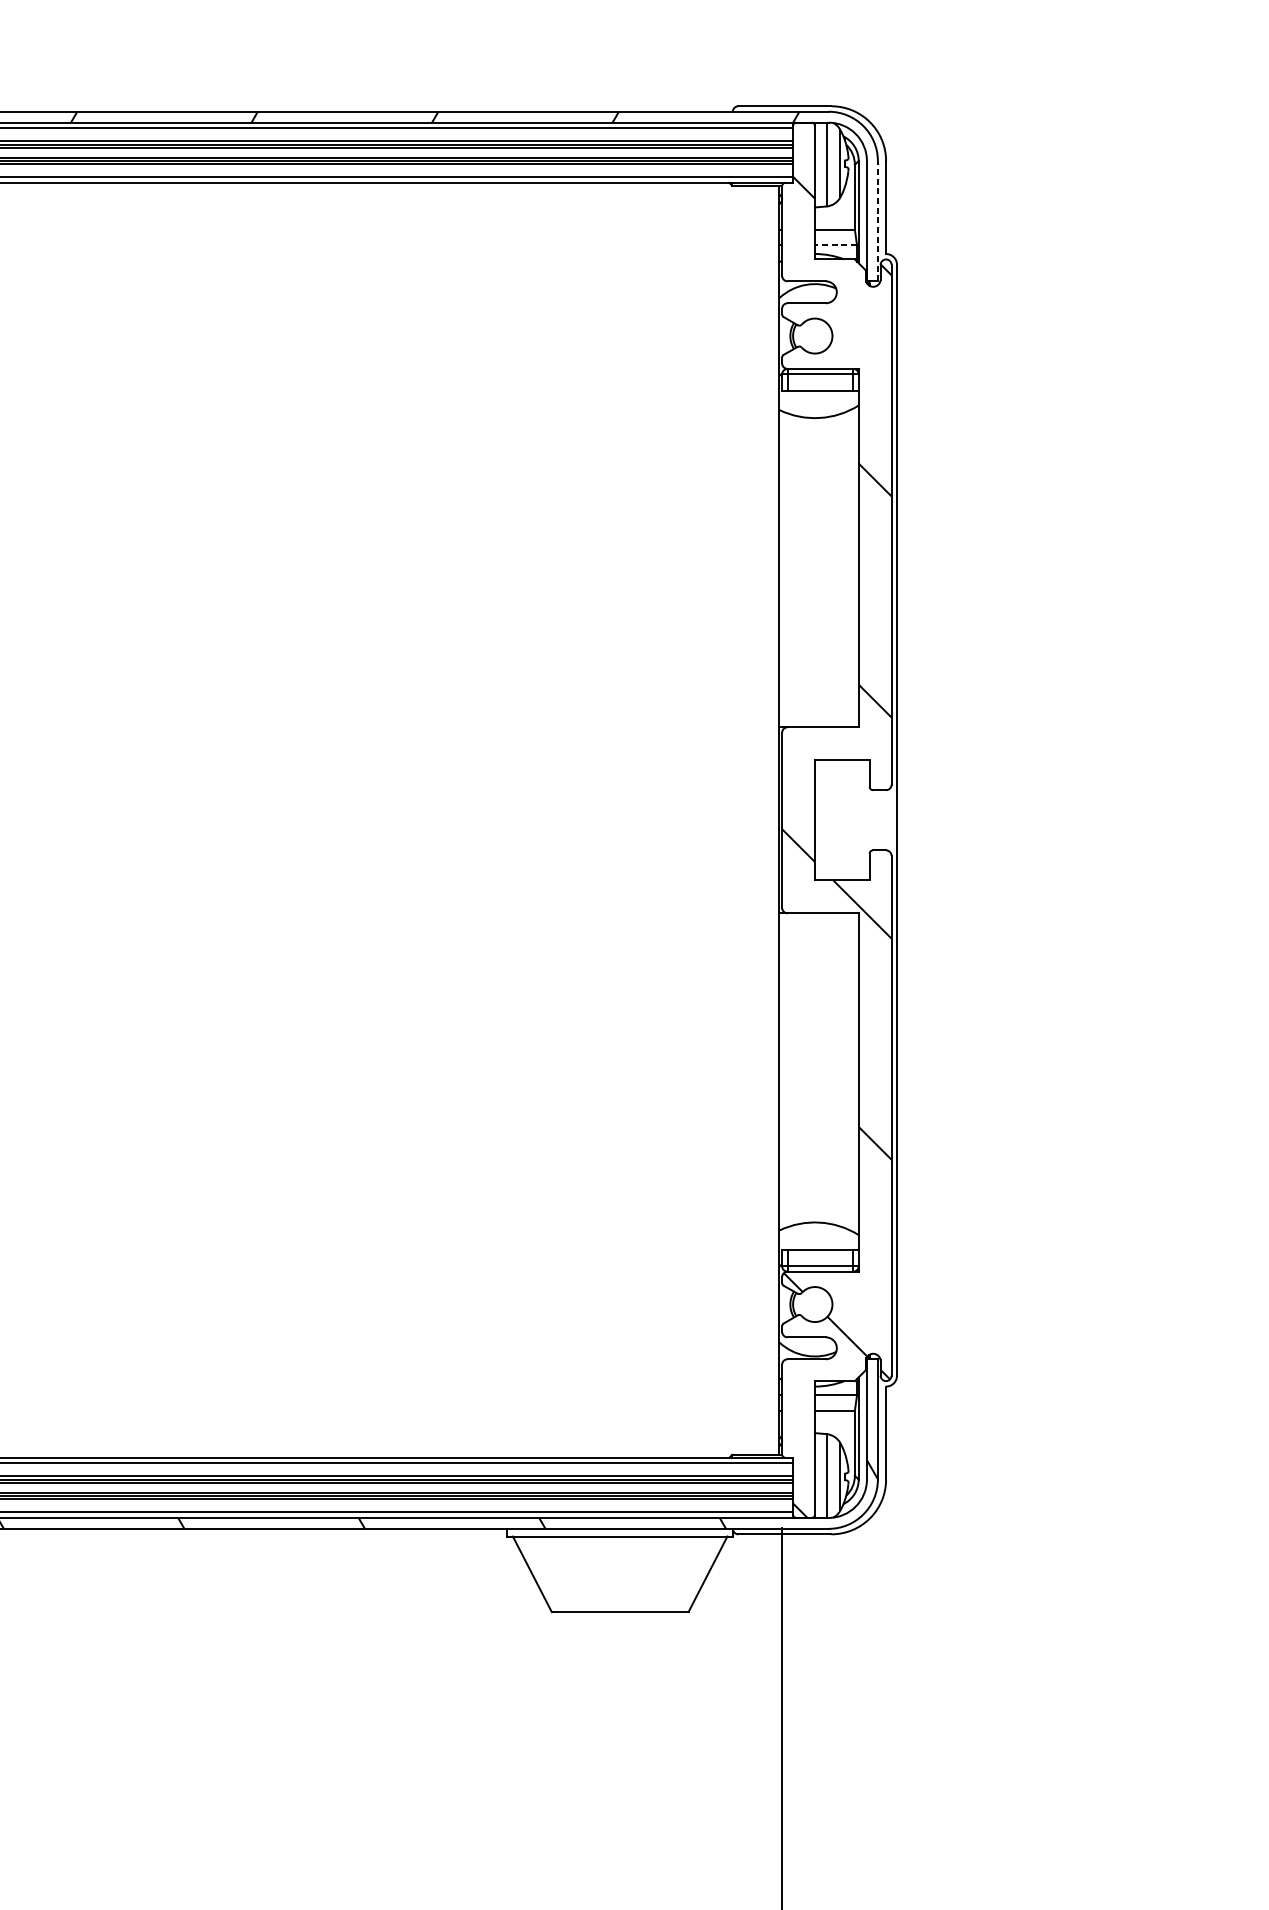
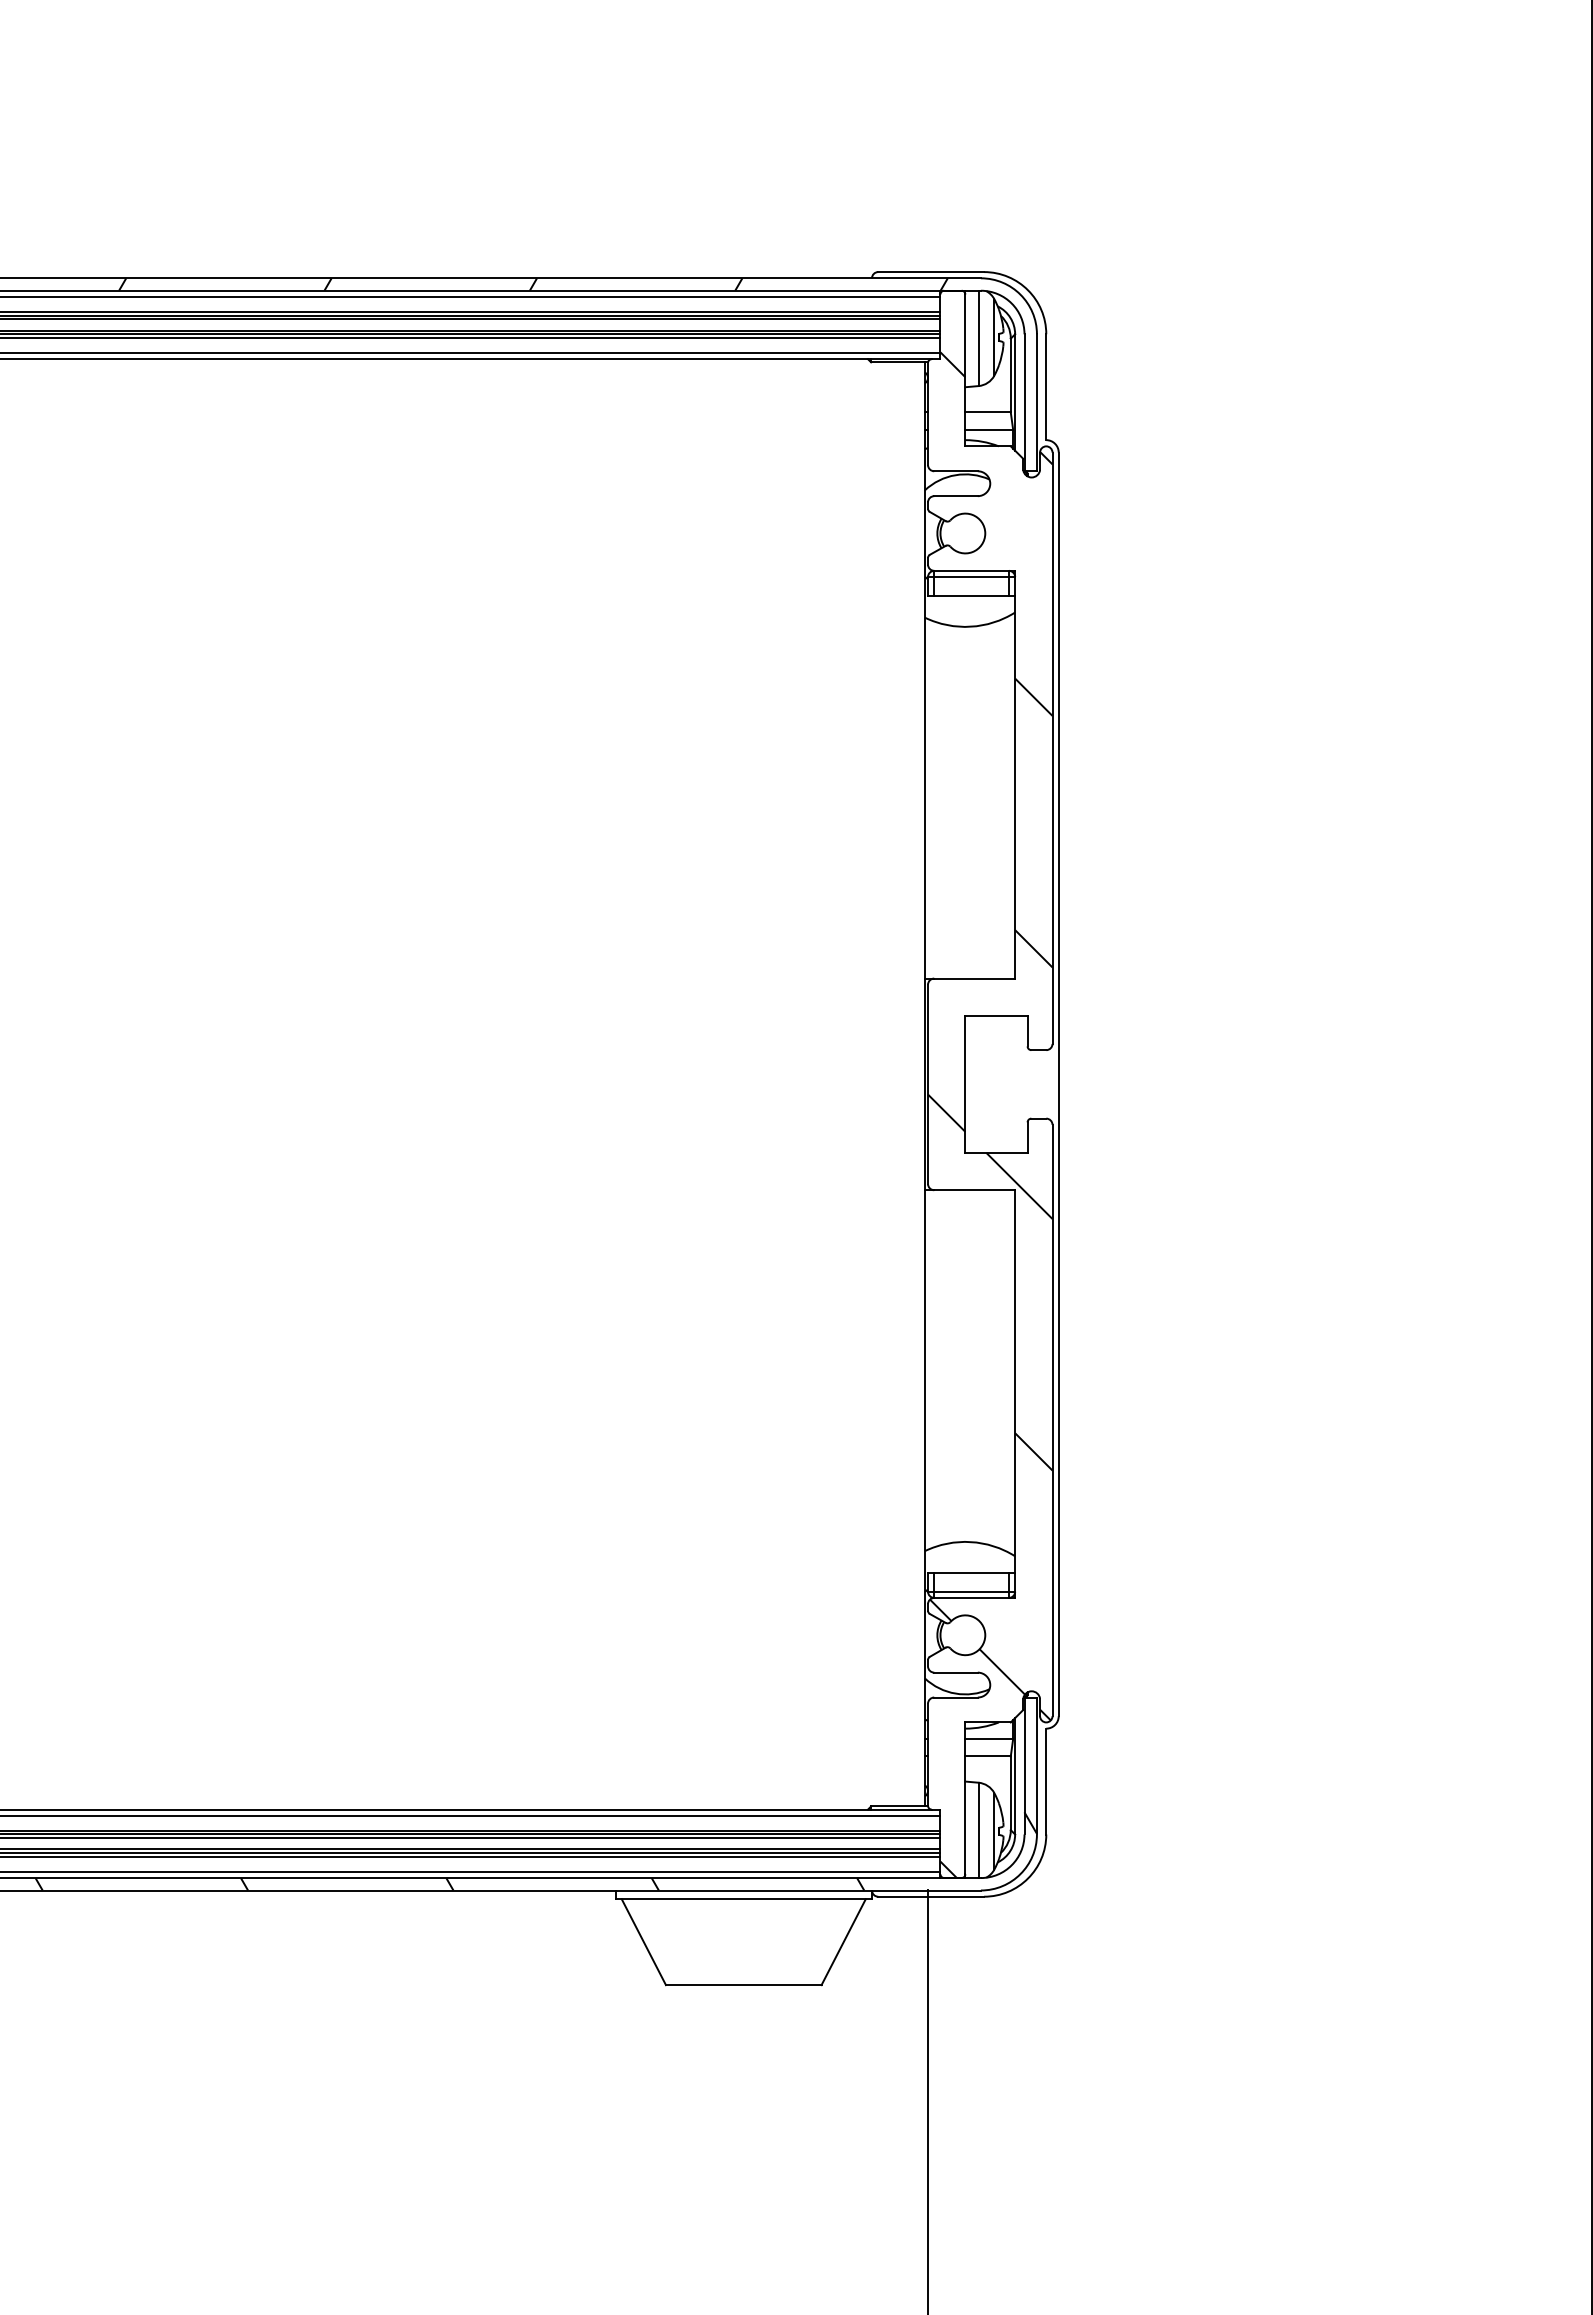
line: (877, 220) -> (1036, 402), dashed -> solid
line: (836, 245) -> (989, 430), dashed -> solid

